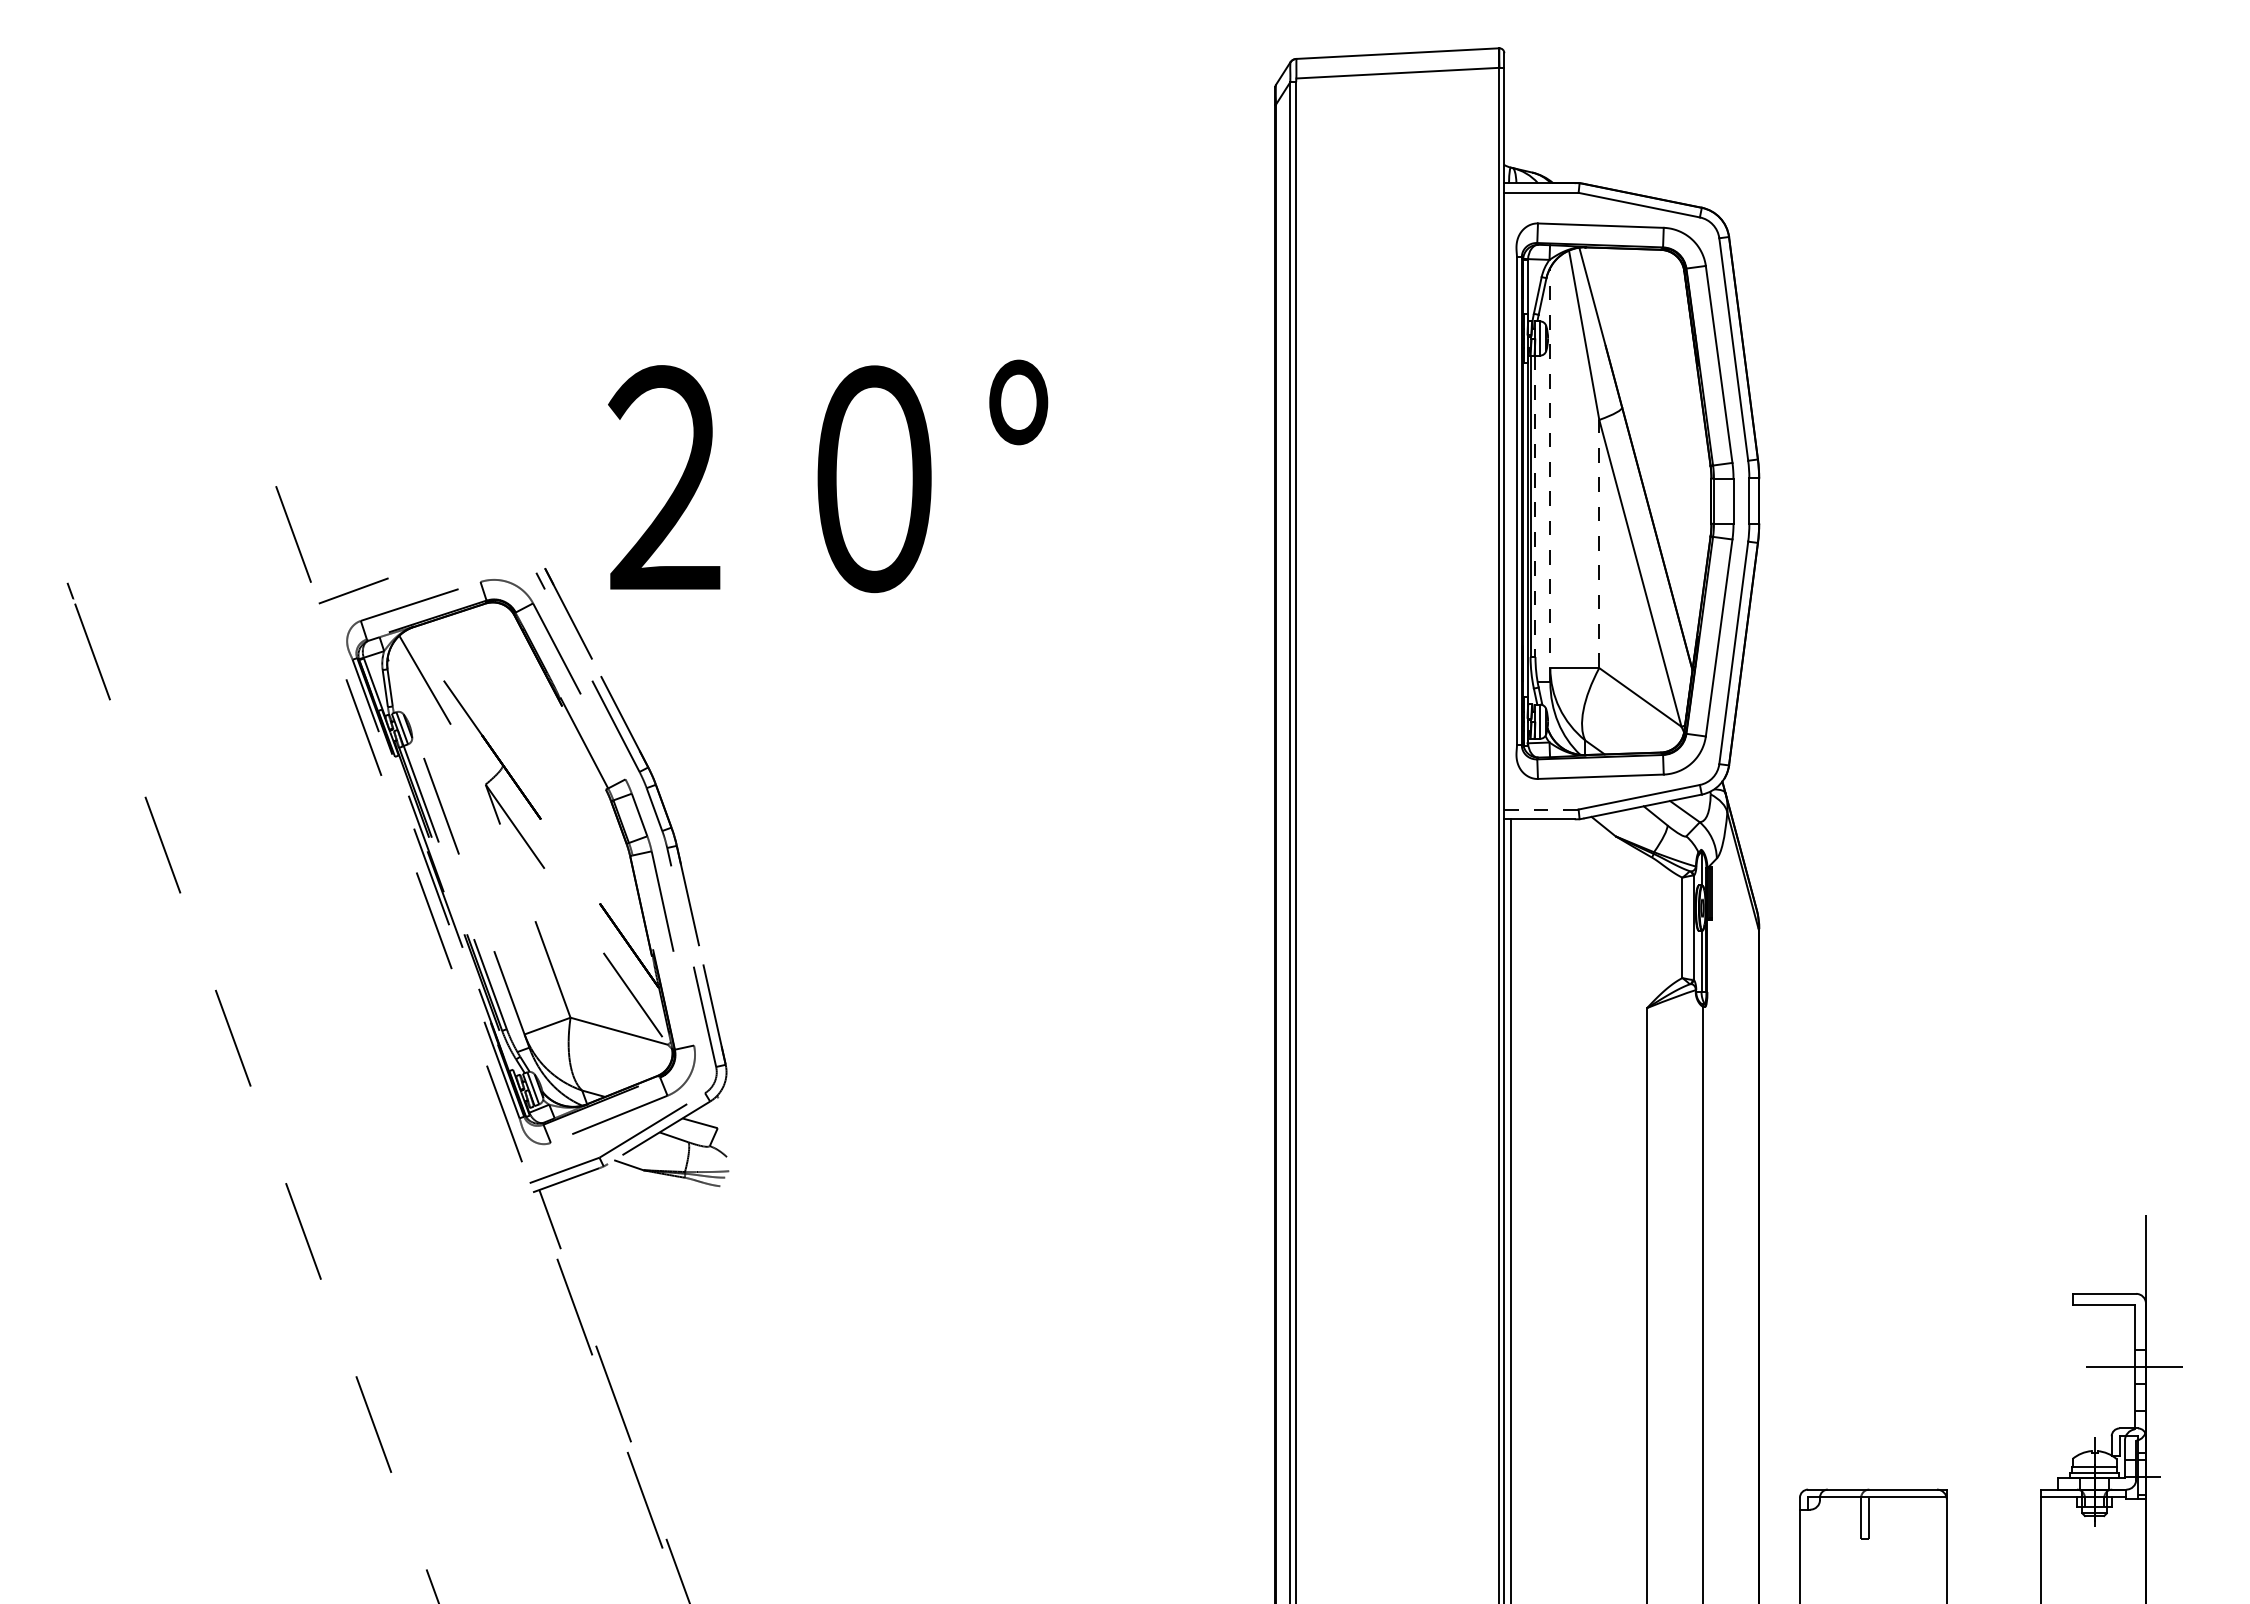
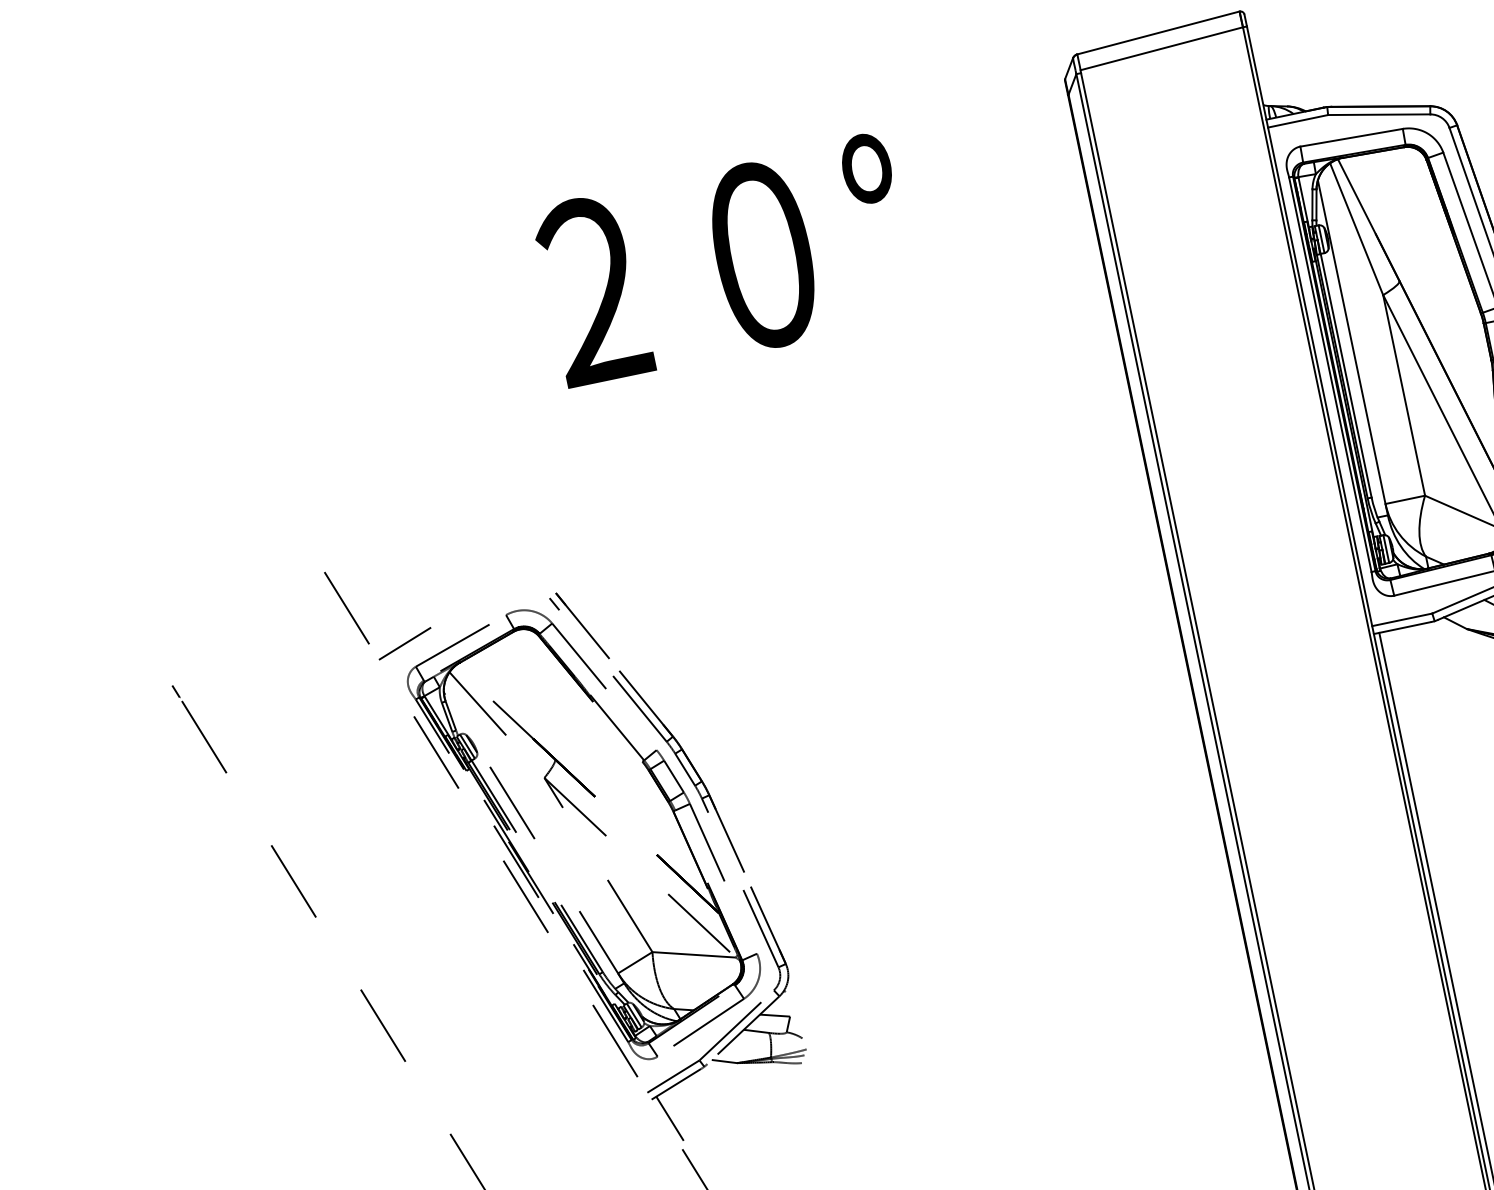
line: (1550, 474) -> (1352, 347), dashed -> solid
text: (828, 476) -> (725, 260), moved
line: (1535, 506) -> (1346, 375), dashed -> solid
line: (1599, 543) -> (1404, 394), dashed -> solid
line: (1541, 809) -> (1402, 619), dashed -> solid

